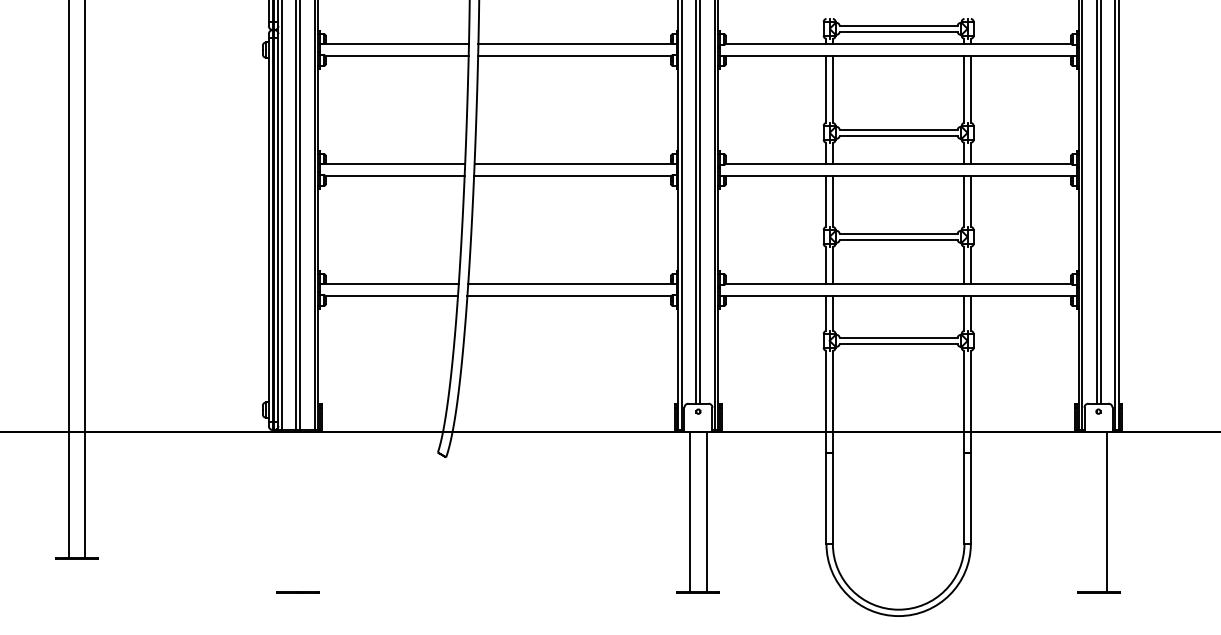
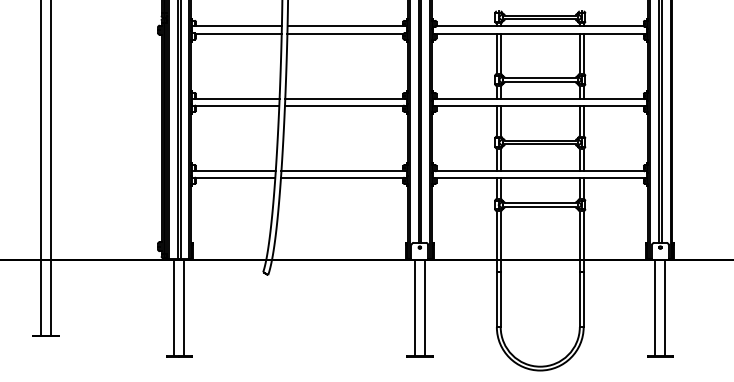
line: (290, 511) -> (174, 307), added
line: (306, 511) -> (184, 307), added
line: (1090, 511) -> (655, 307), added

